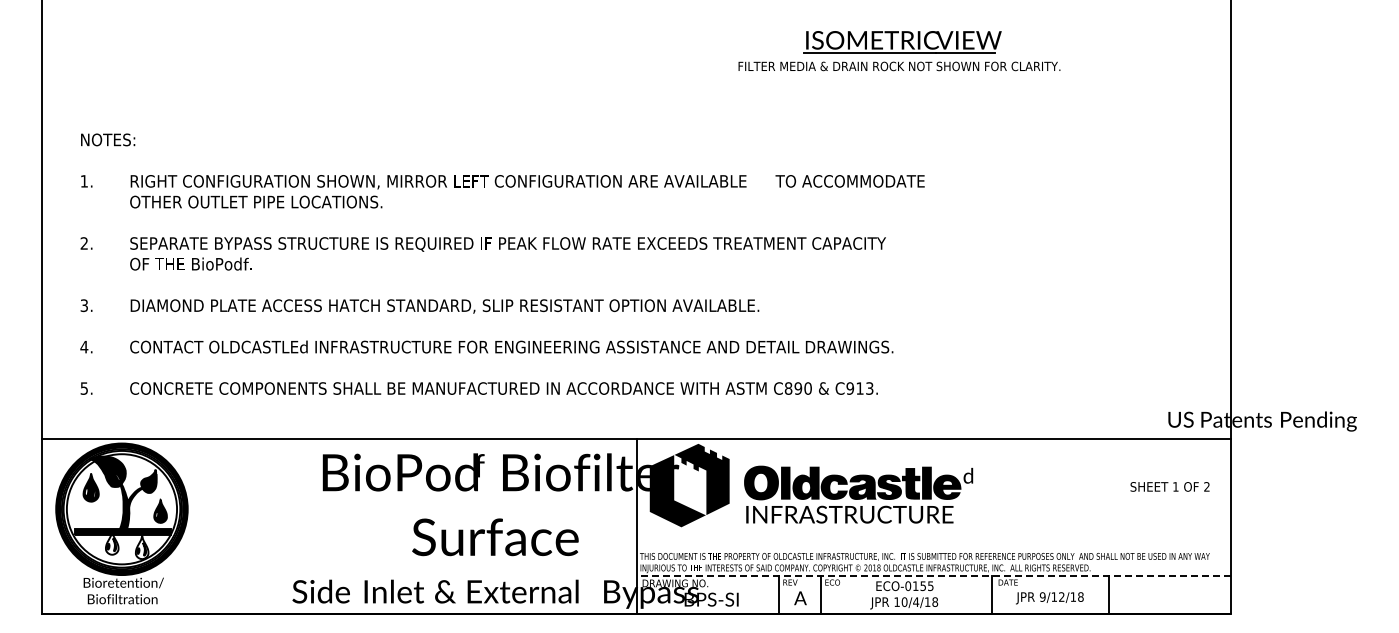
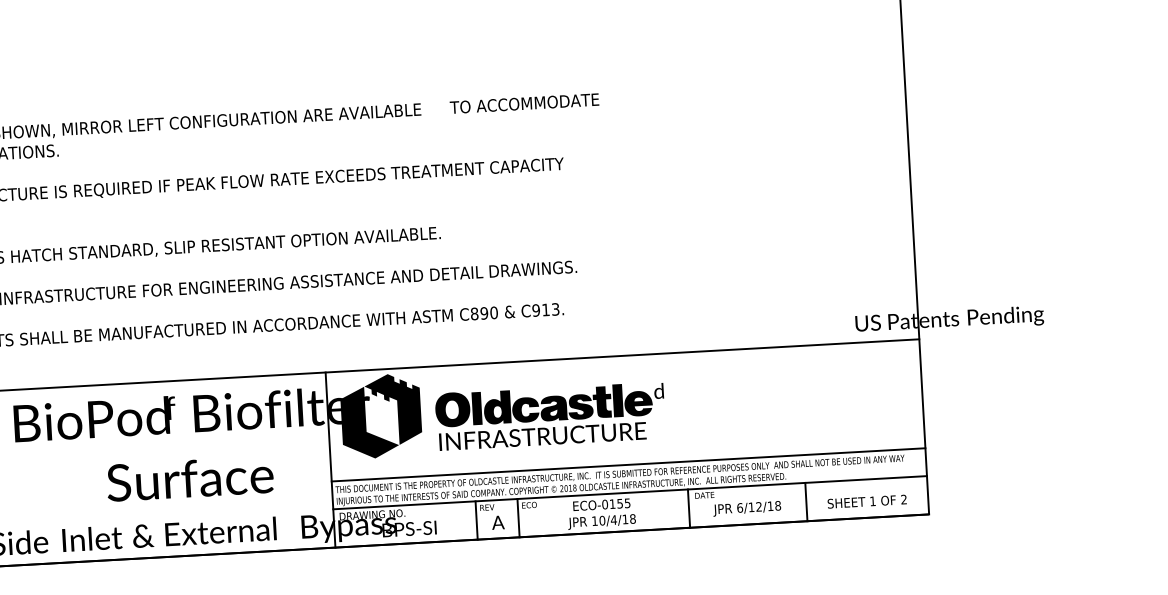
text: (1169, 486) -> (866, 501), moved
line: (933, 547) -> (628, 464), added
line: (933, 575) -> (629, 492), dashed -> solid
text: (1042, 596) -> (739, 507), 9/12/18 -> 6/12/18

